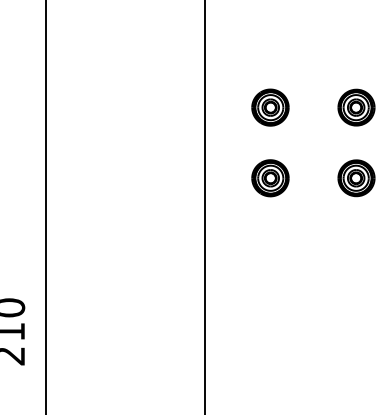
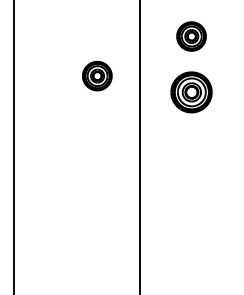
part: (151, 157) -> (97, 76), added
part: (270, 178) -> (191, 92), size x1.4

